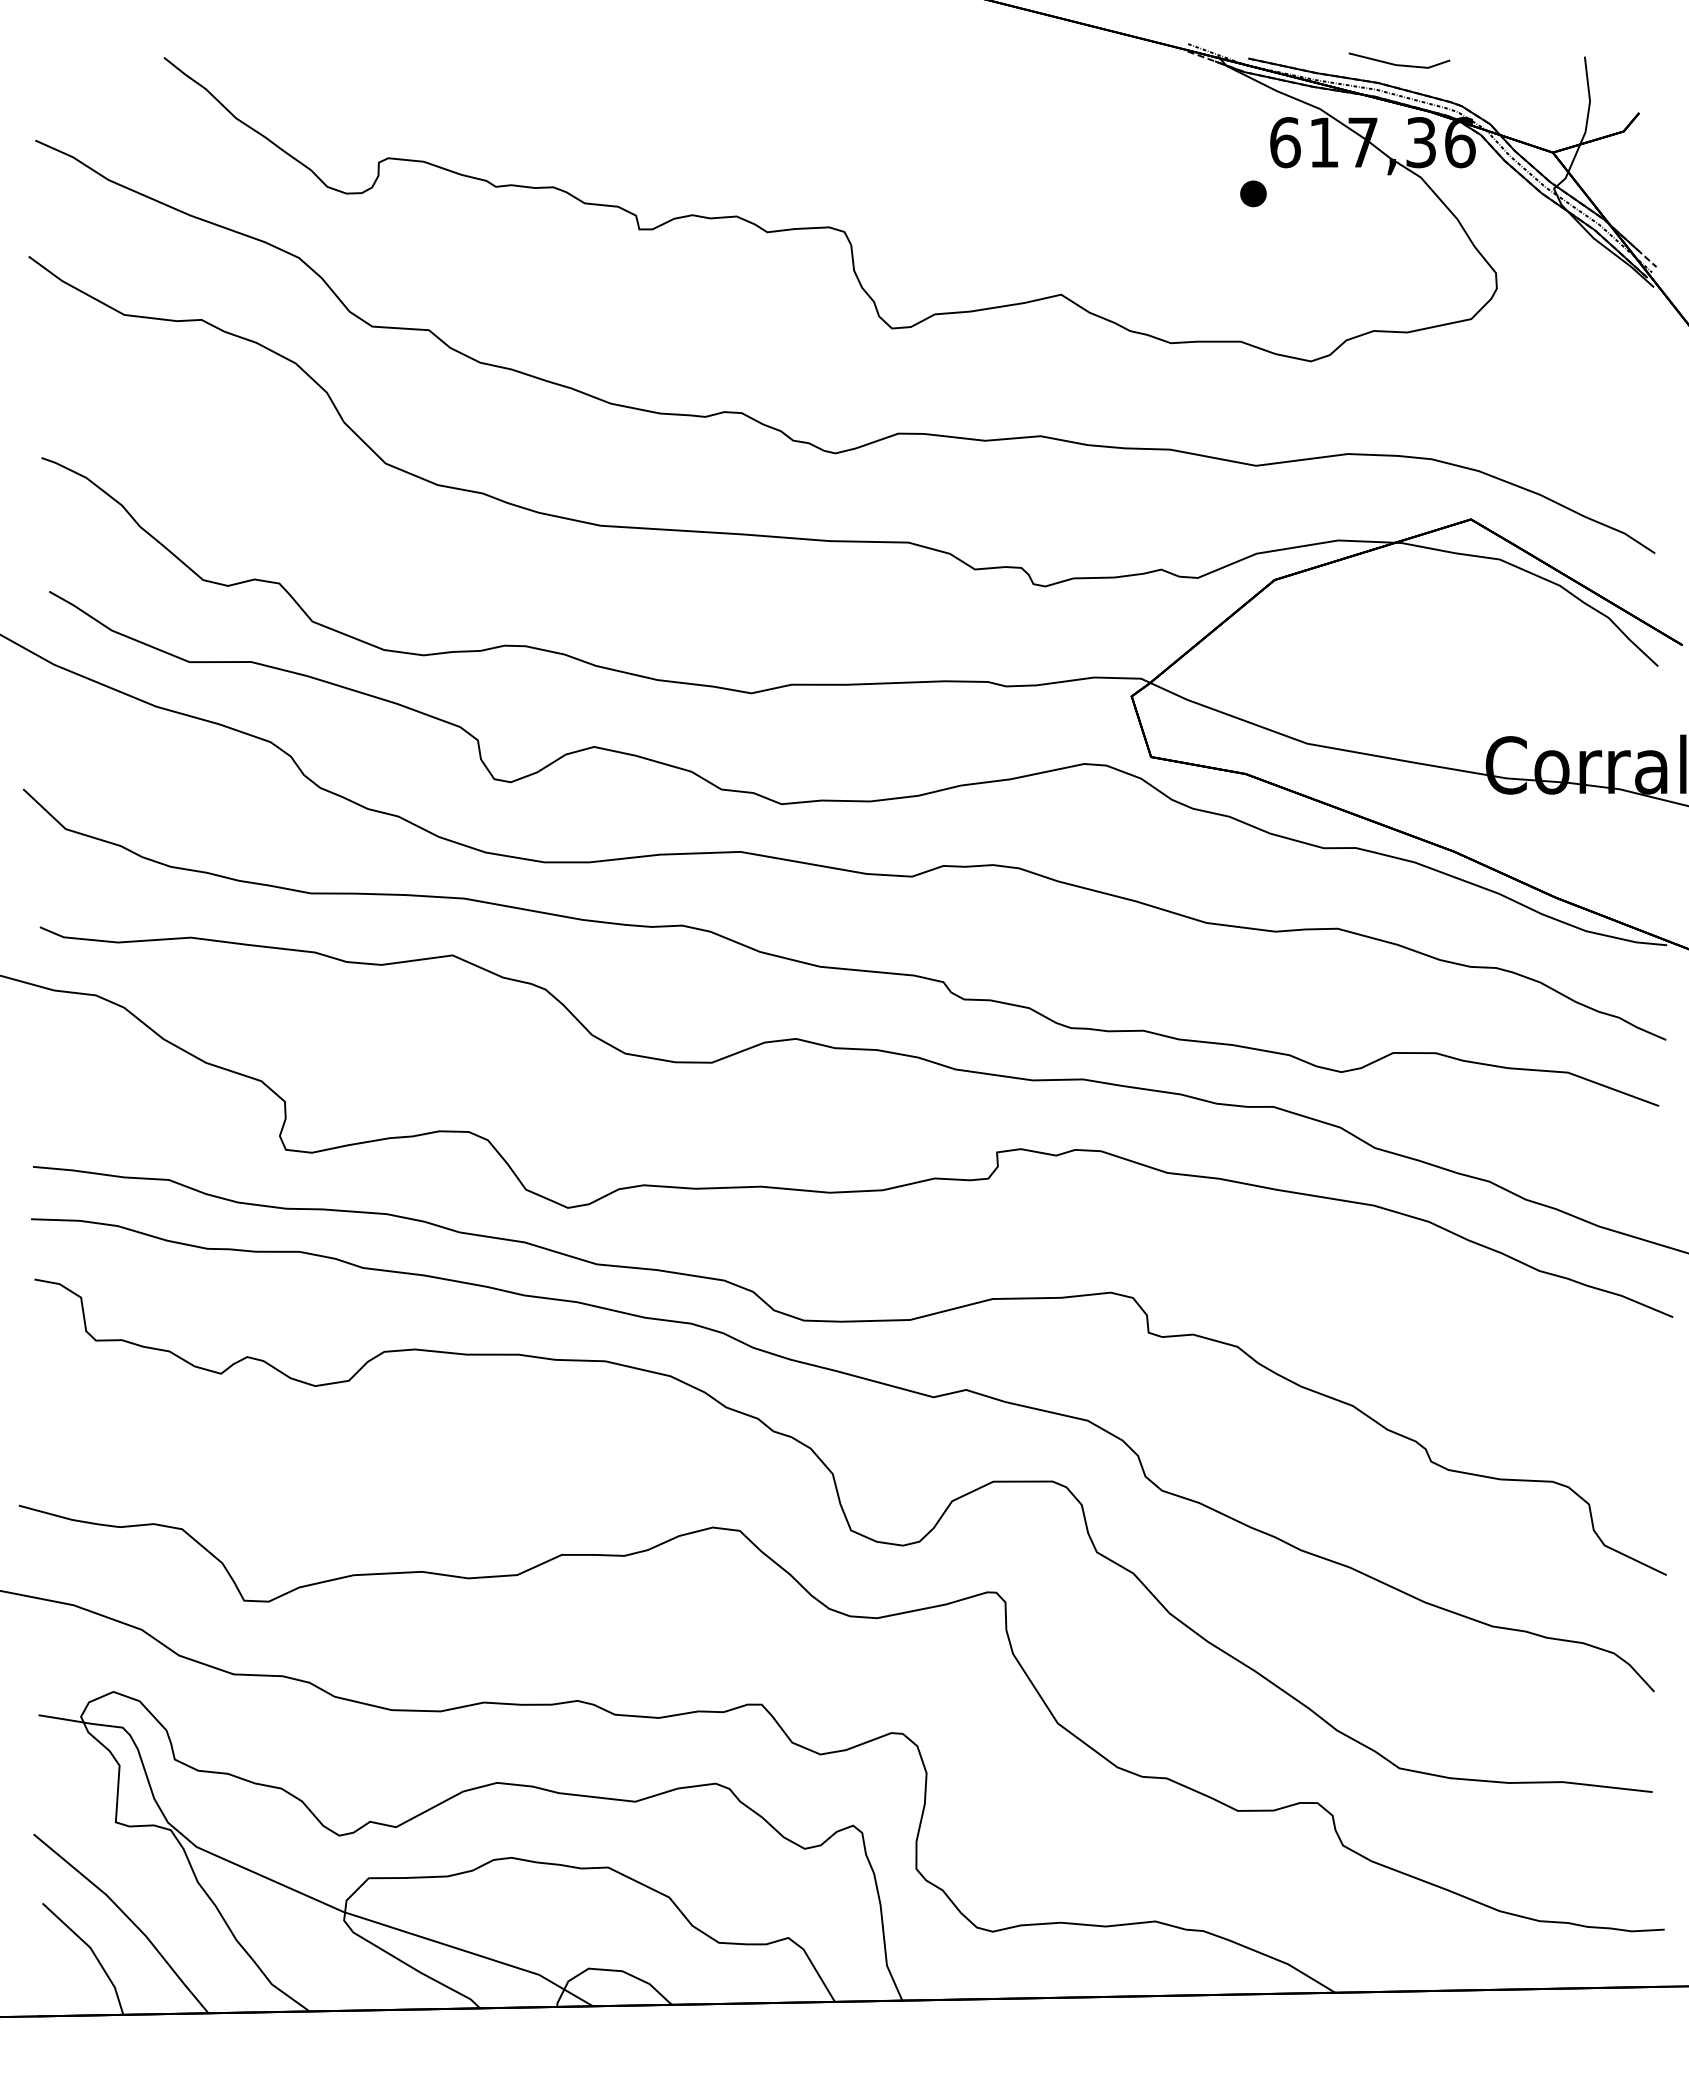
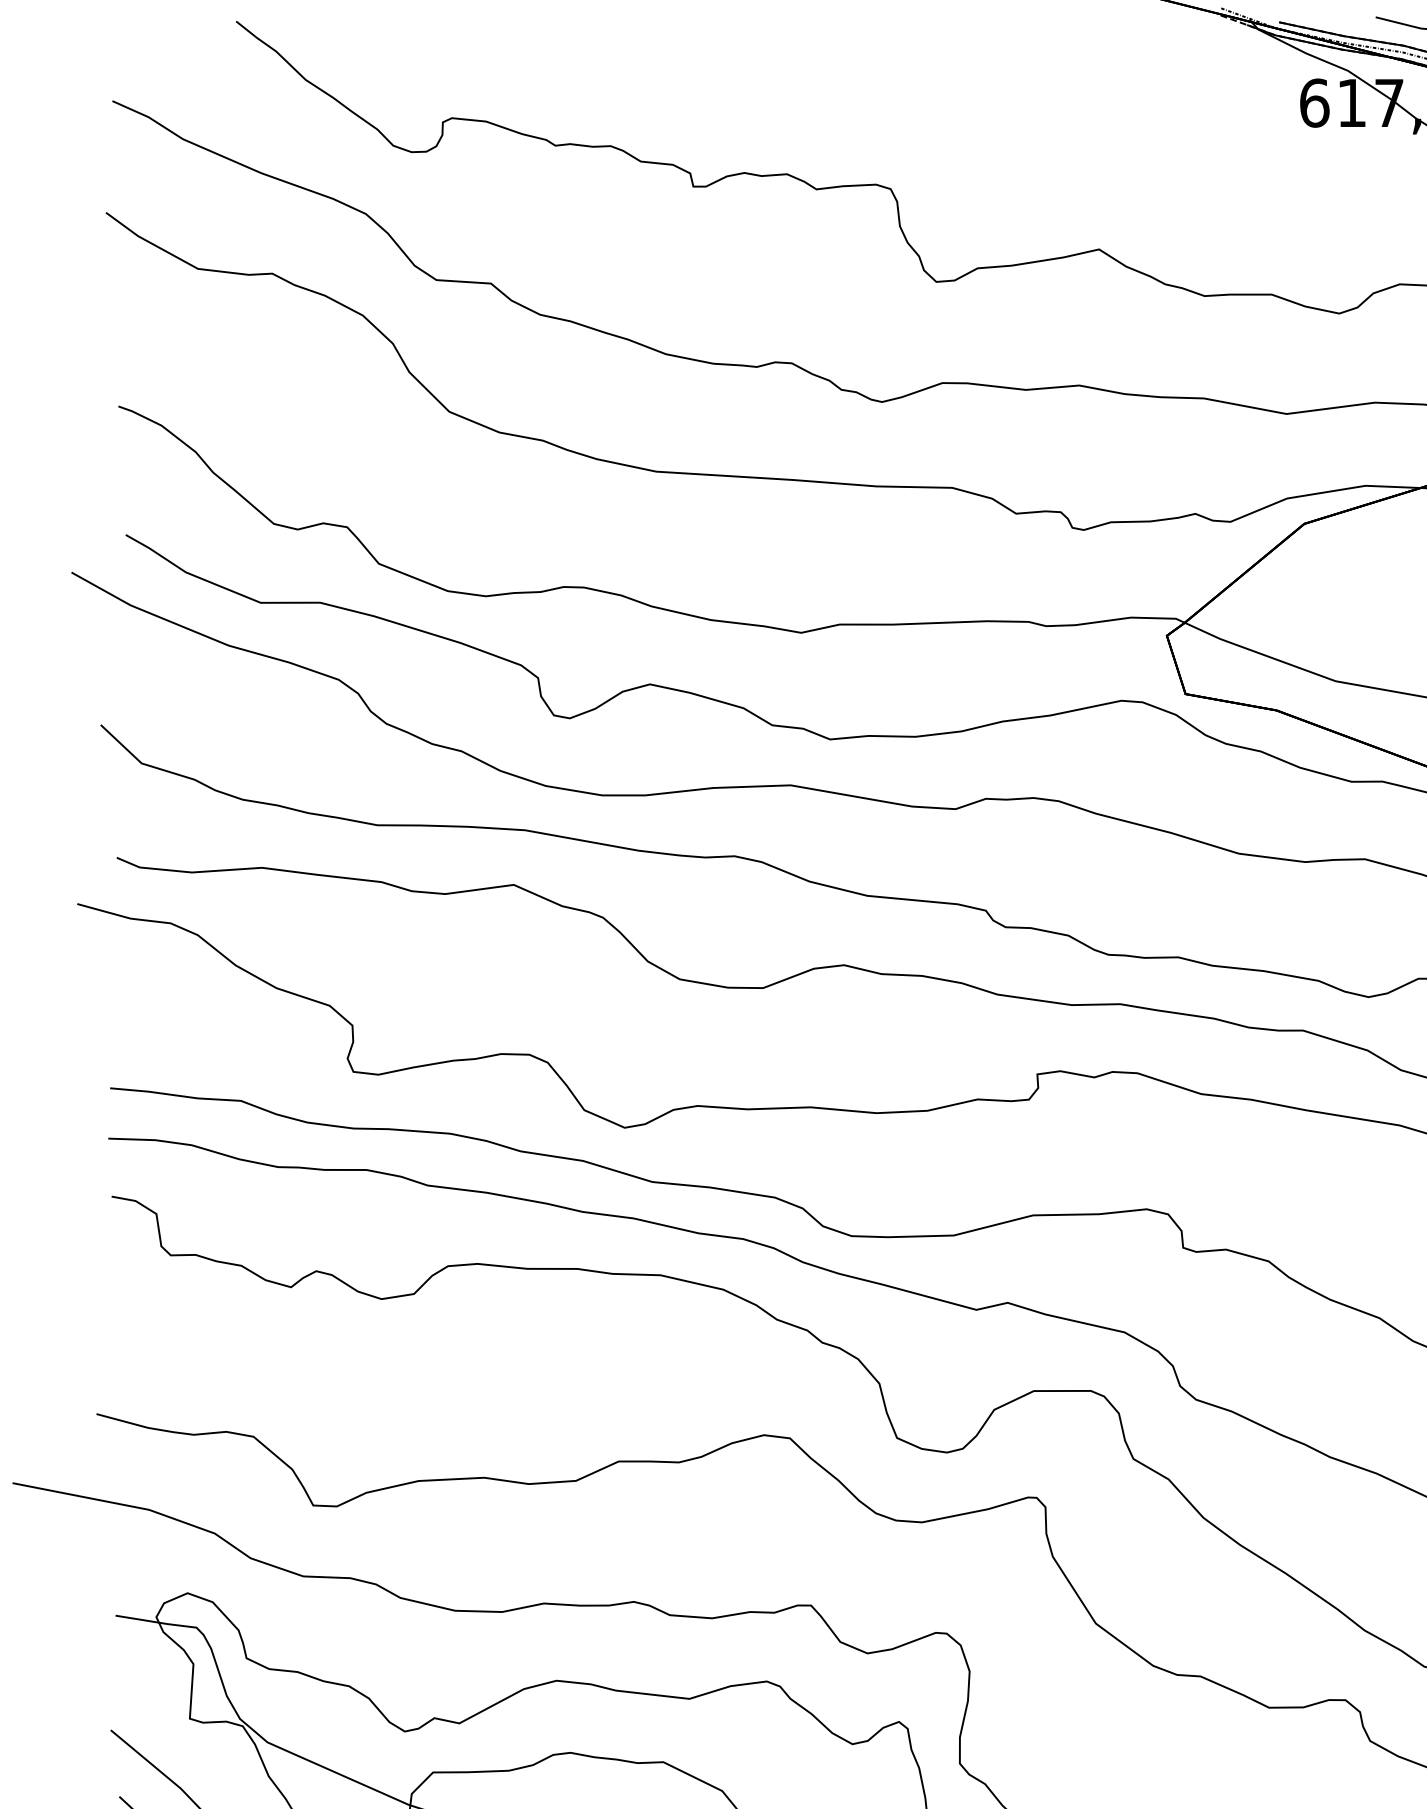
part: (1253, 193) -> (1284, 152), removed

